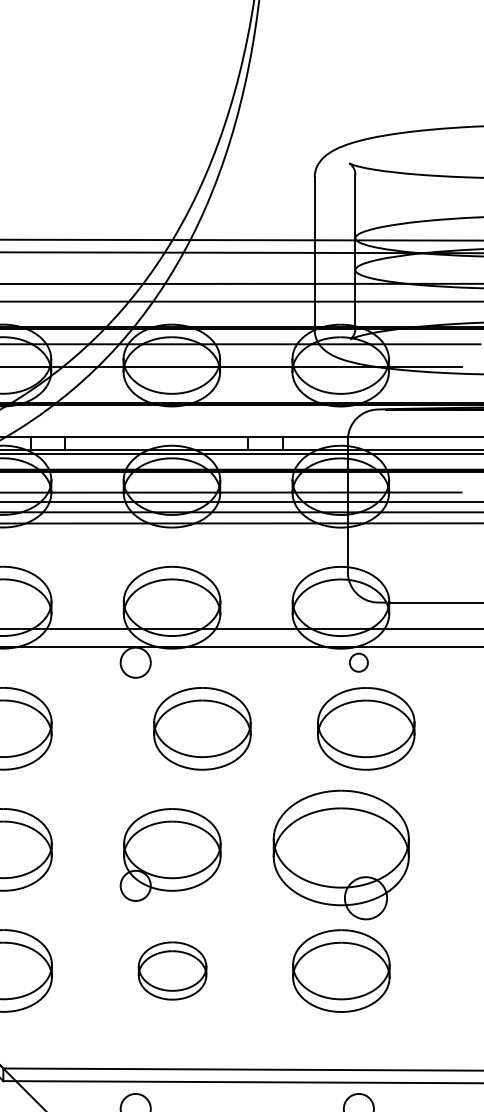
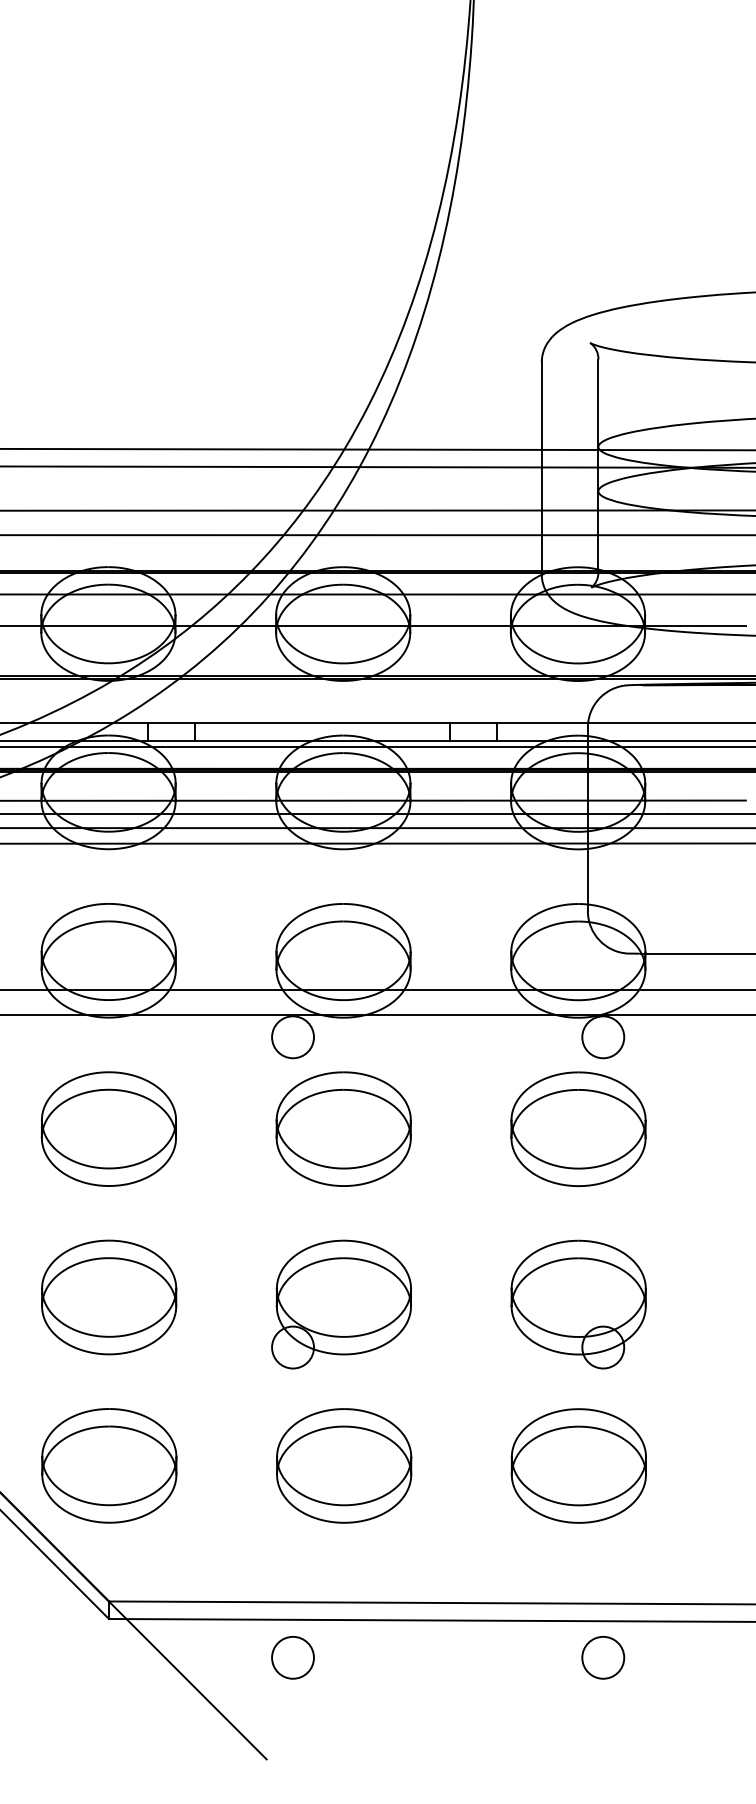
circle: (359, 662) -> (603, 1037), size x1.67
part: (202, 728) -> (343, 1128), moved
part: (366, 728) -> (578, 1128), moved
part: (341, 854) -> (578, 1304), size x0.71
part: (172, 970) -> (344, 1465), size x1.43

